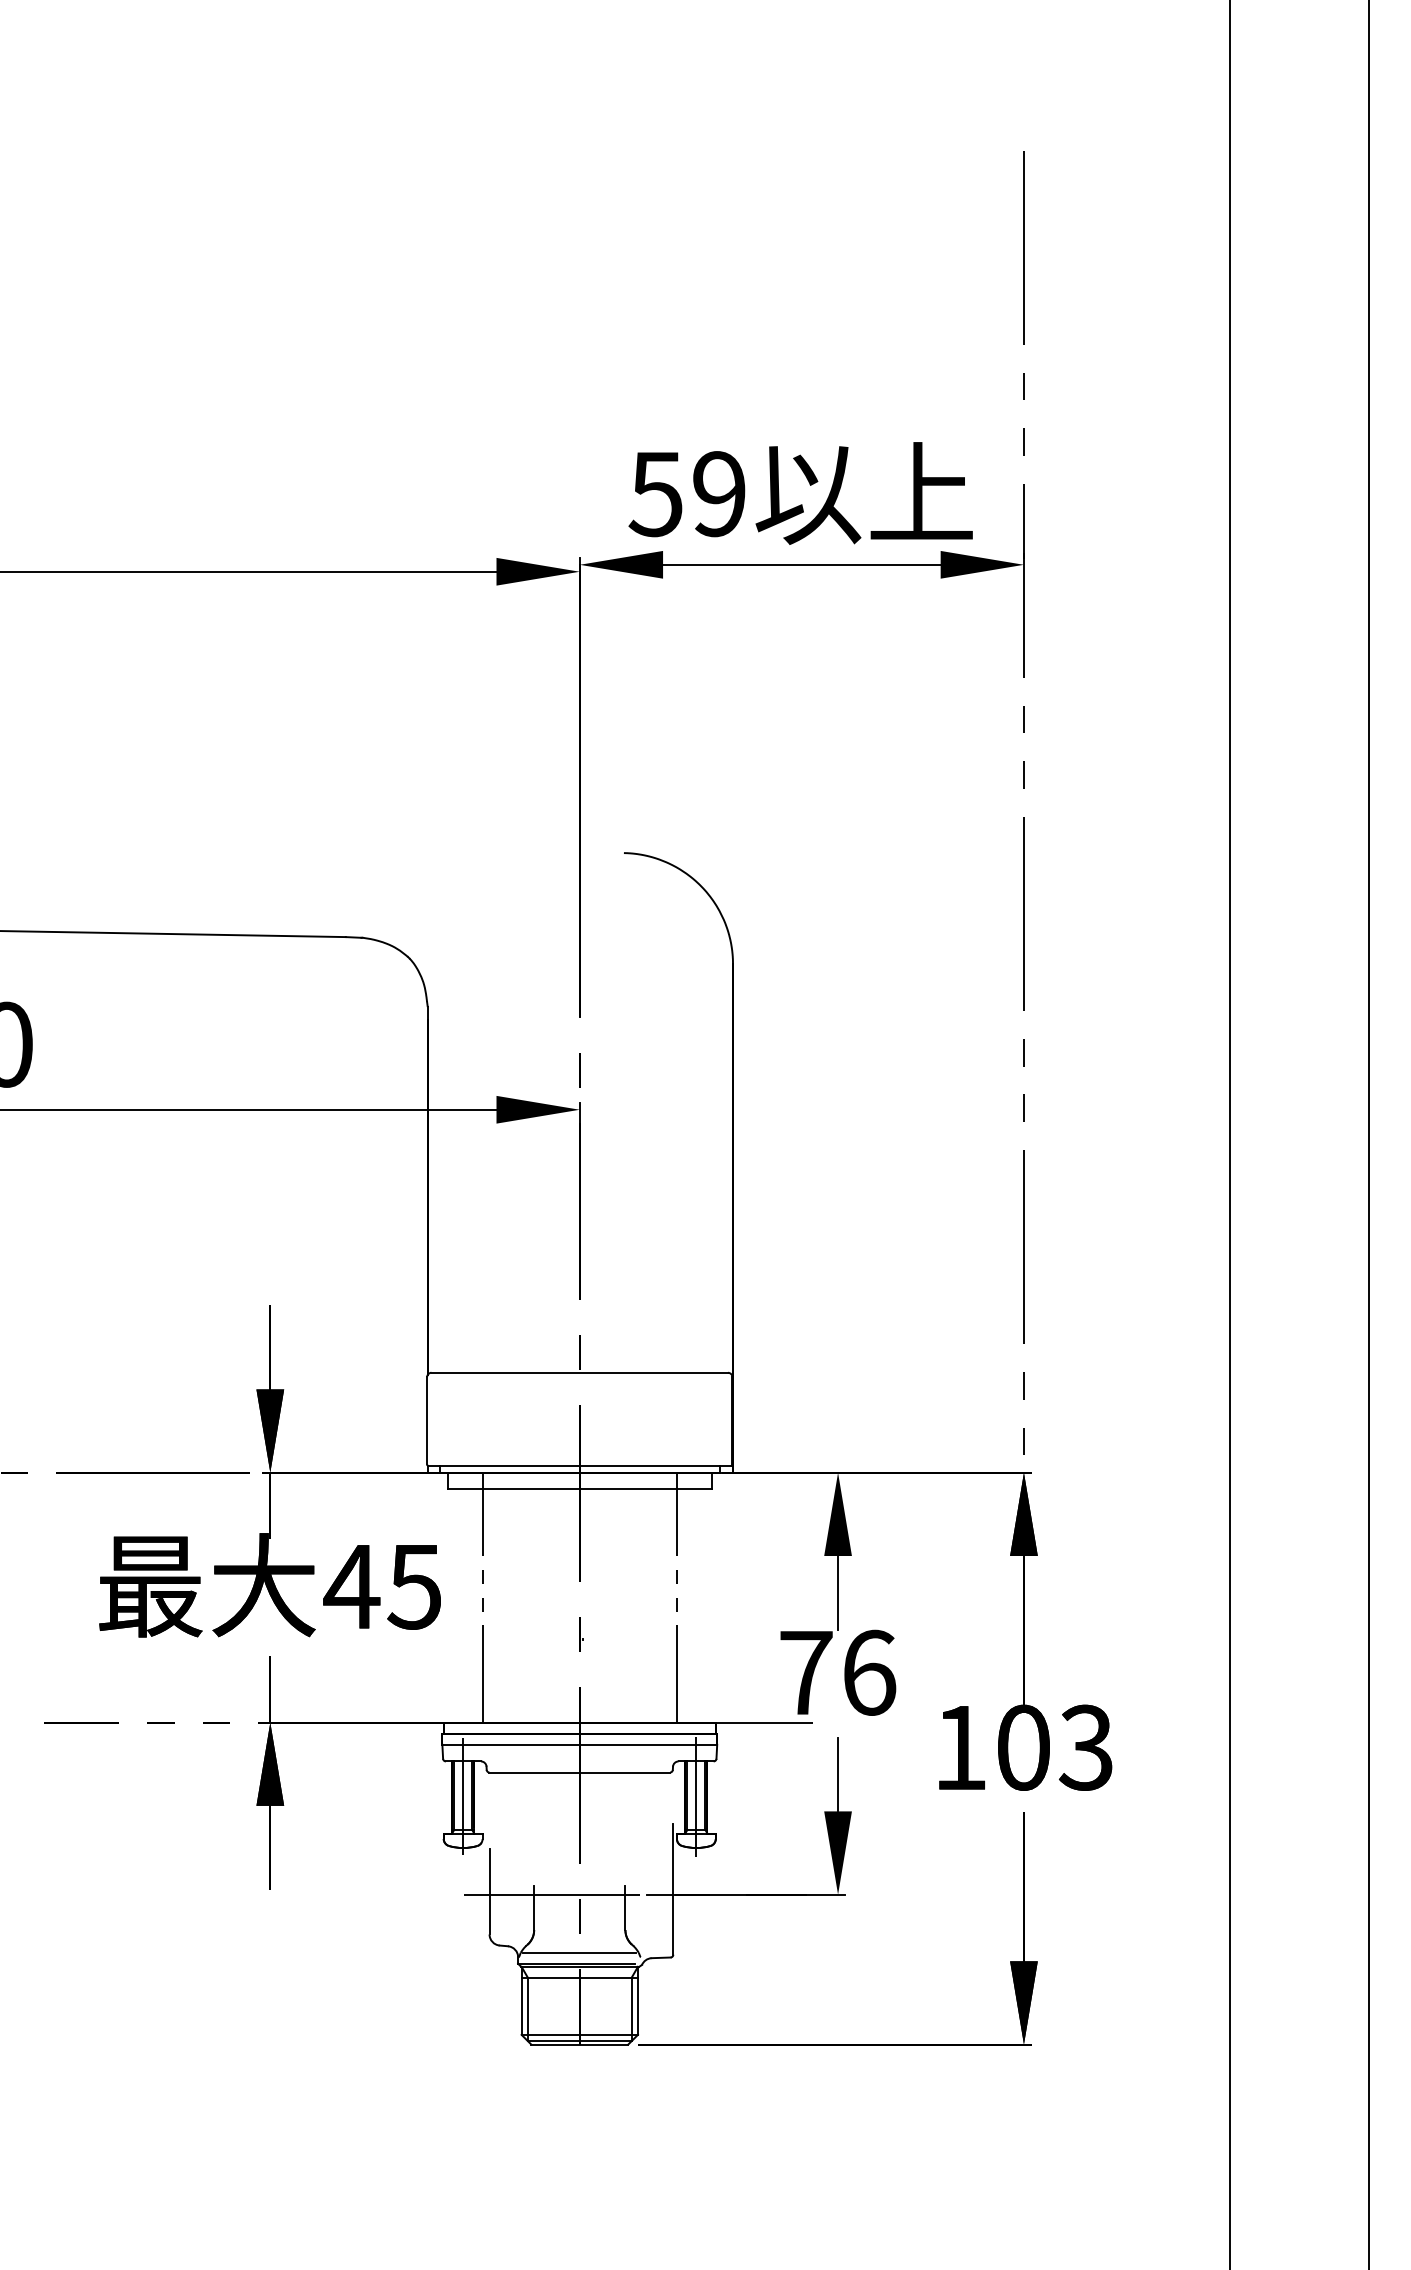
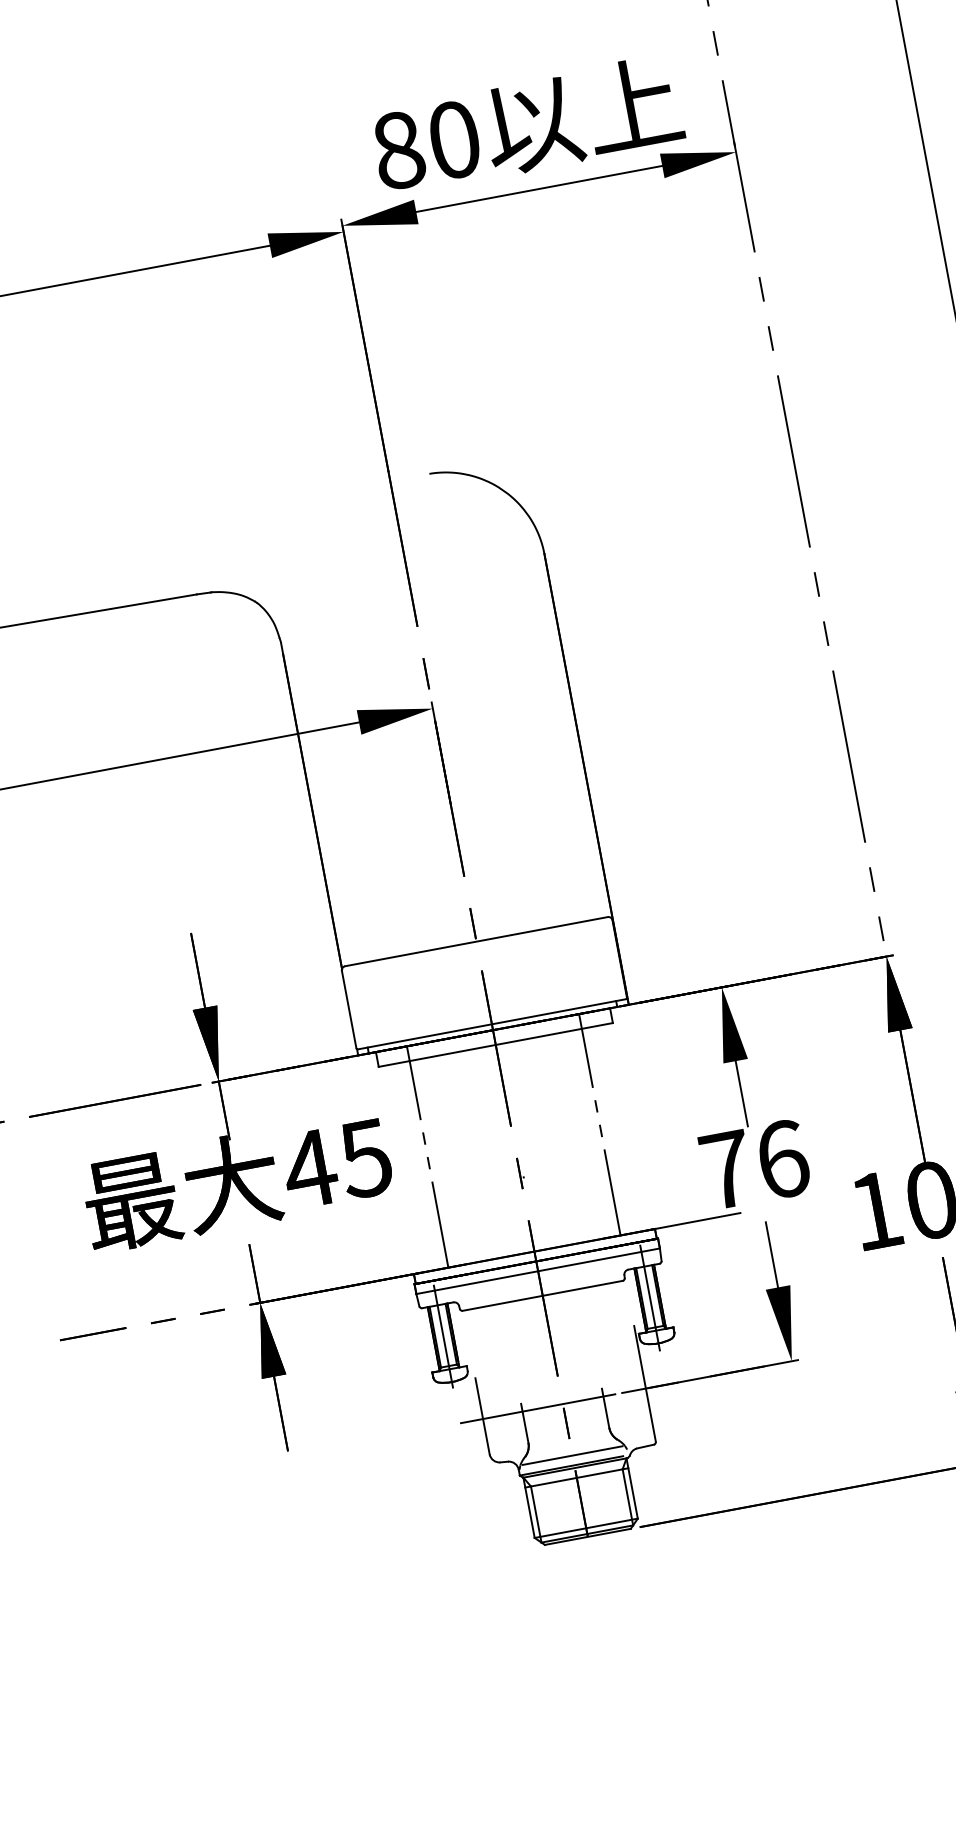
text: (686, 494) -> (425, 145), 59 -> 80

